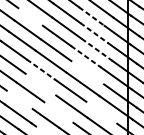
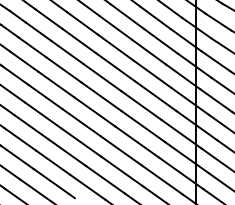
line: (30, 16) -> (67, 52), added
line: (92, 16) -> (149, 52), dashed -> solid
line: (94, 33) -> (152, 74), dashed -> solid
line: (97, 50) -> (156, 96), dashed -> solid
line: (86, 56) -> (141, 105), dashed -> solid
line: (41, 69) -> (81, 122), dashed -> solid
line: (87, 72) -> (143, 126), added
line: (41, 84) -> (81, 142), added
line: (20, 99) -> (53, 162), added
line: (58, 112) -> (104, 179), added
line: (101, 112) -> (161, 179), added

